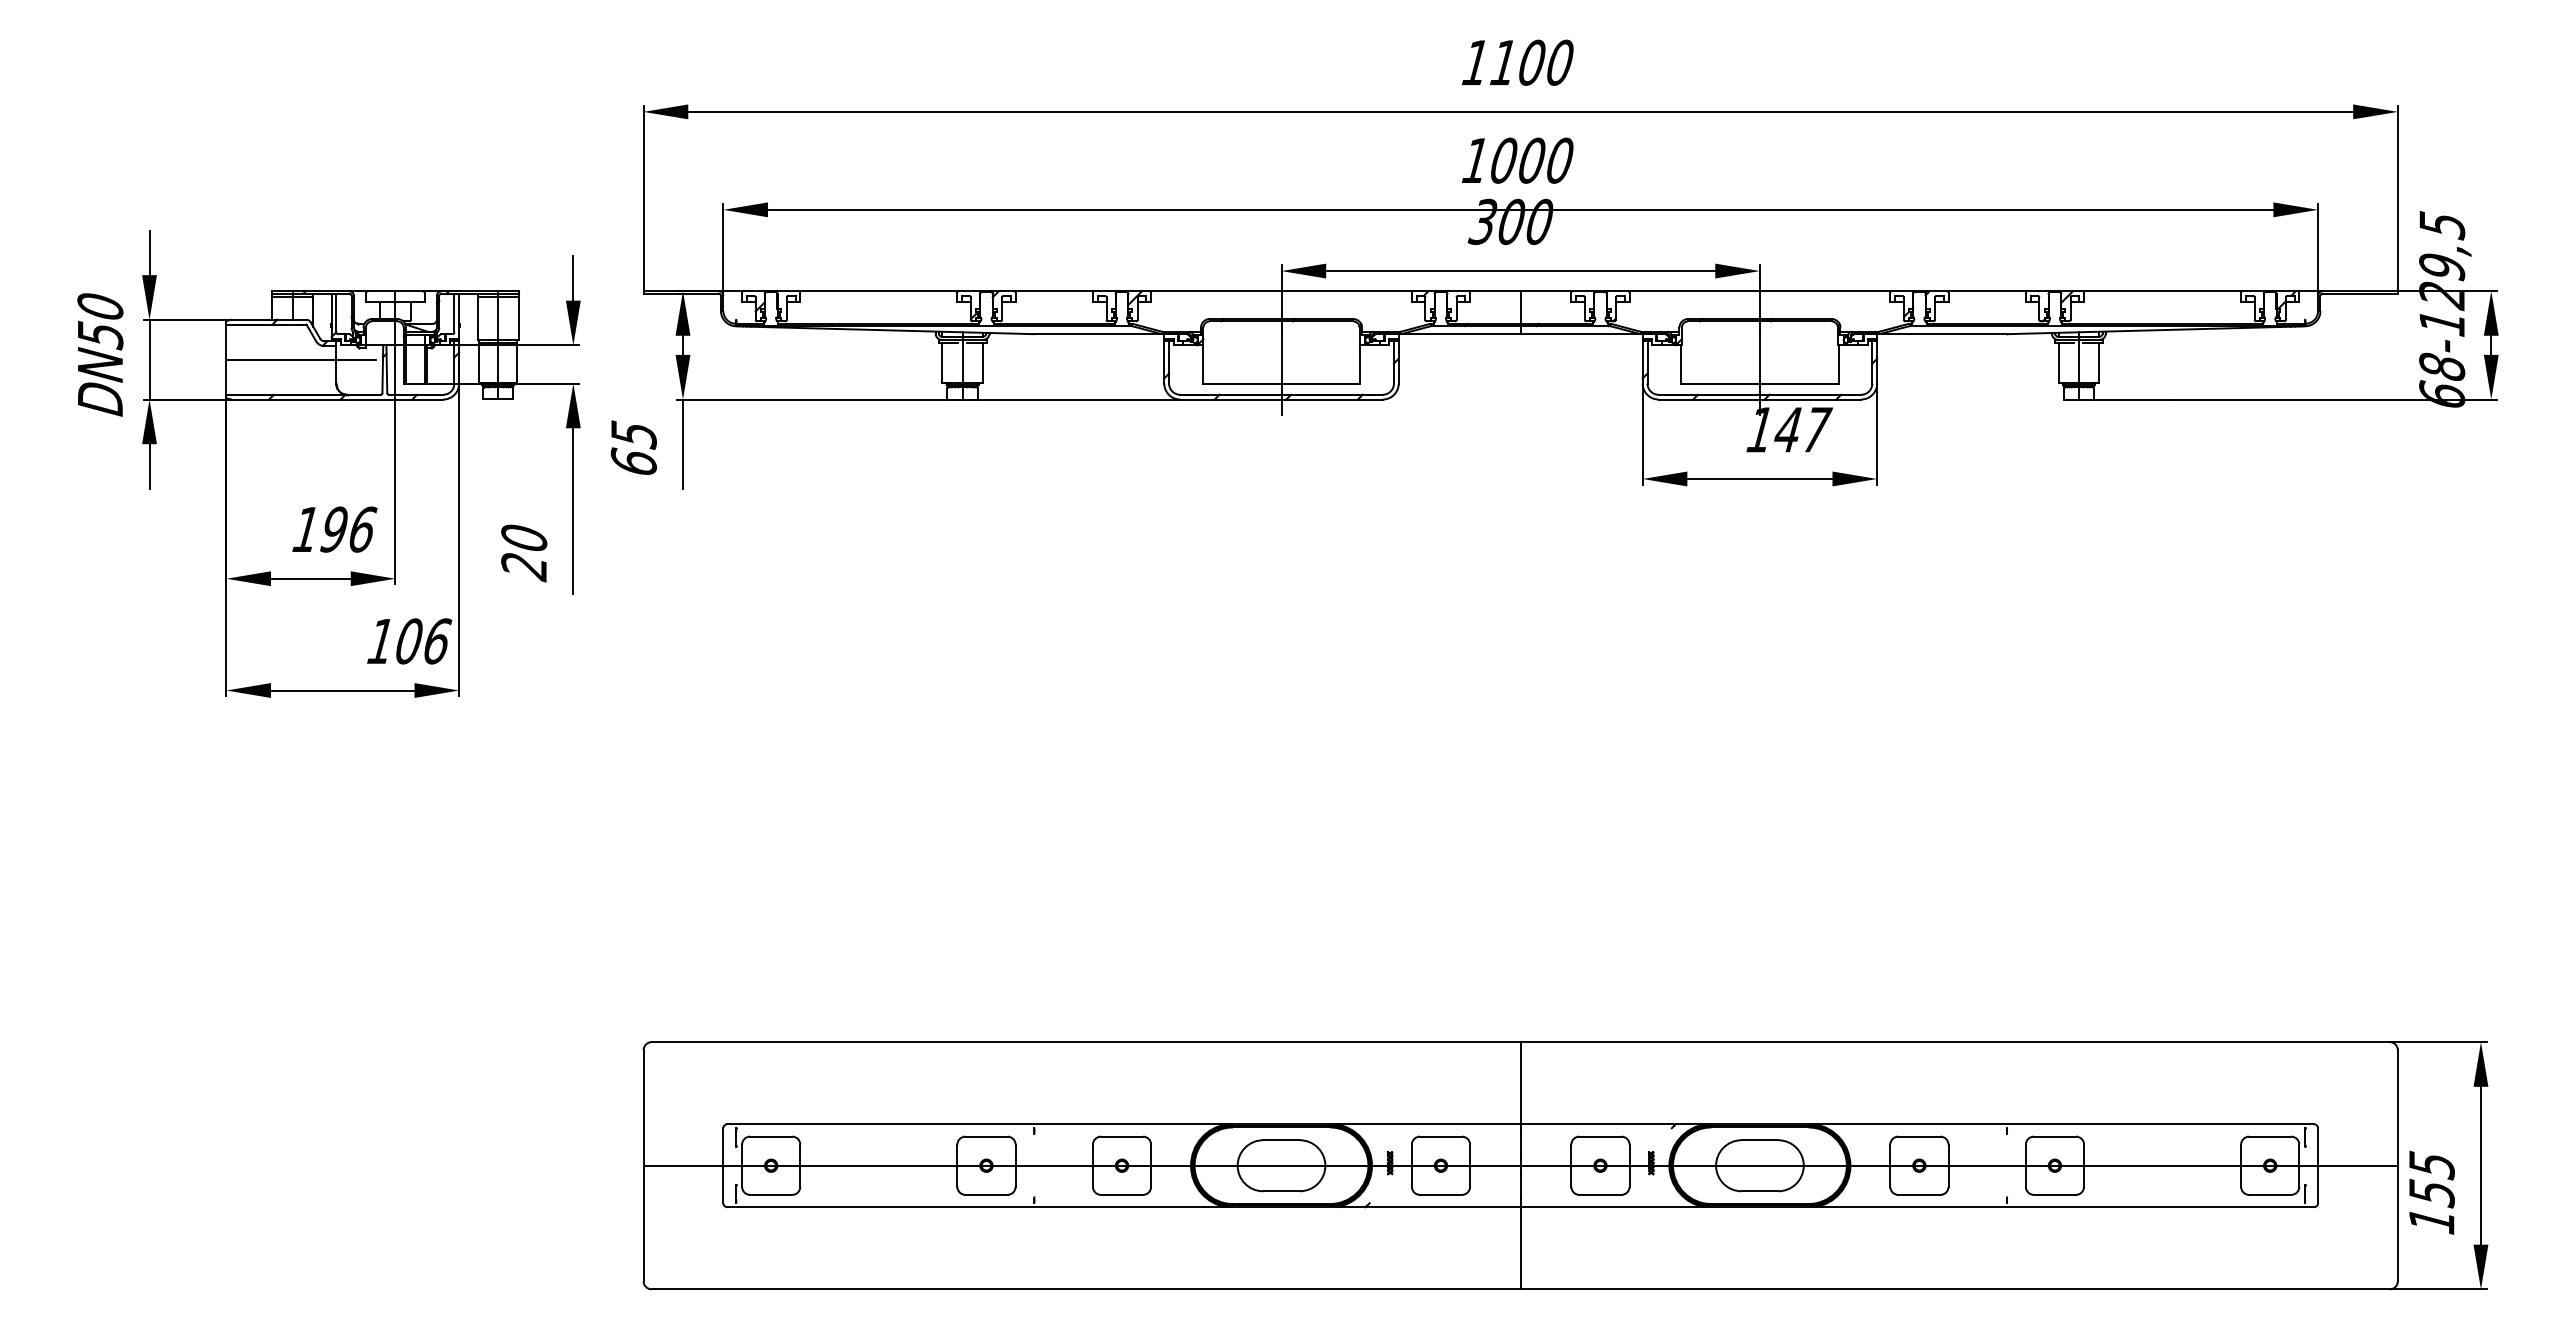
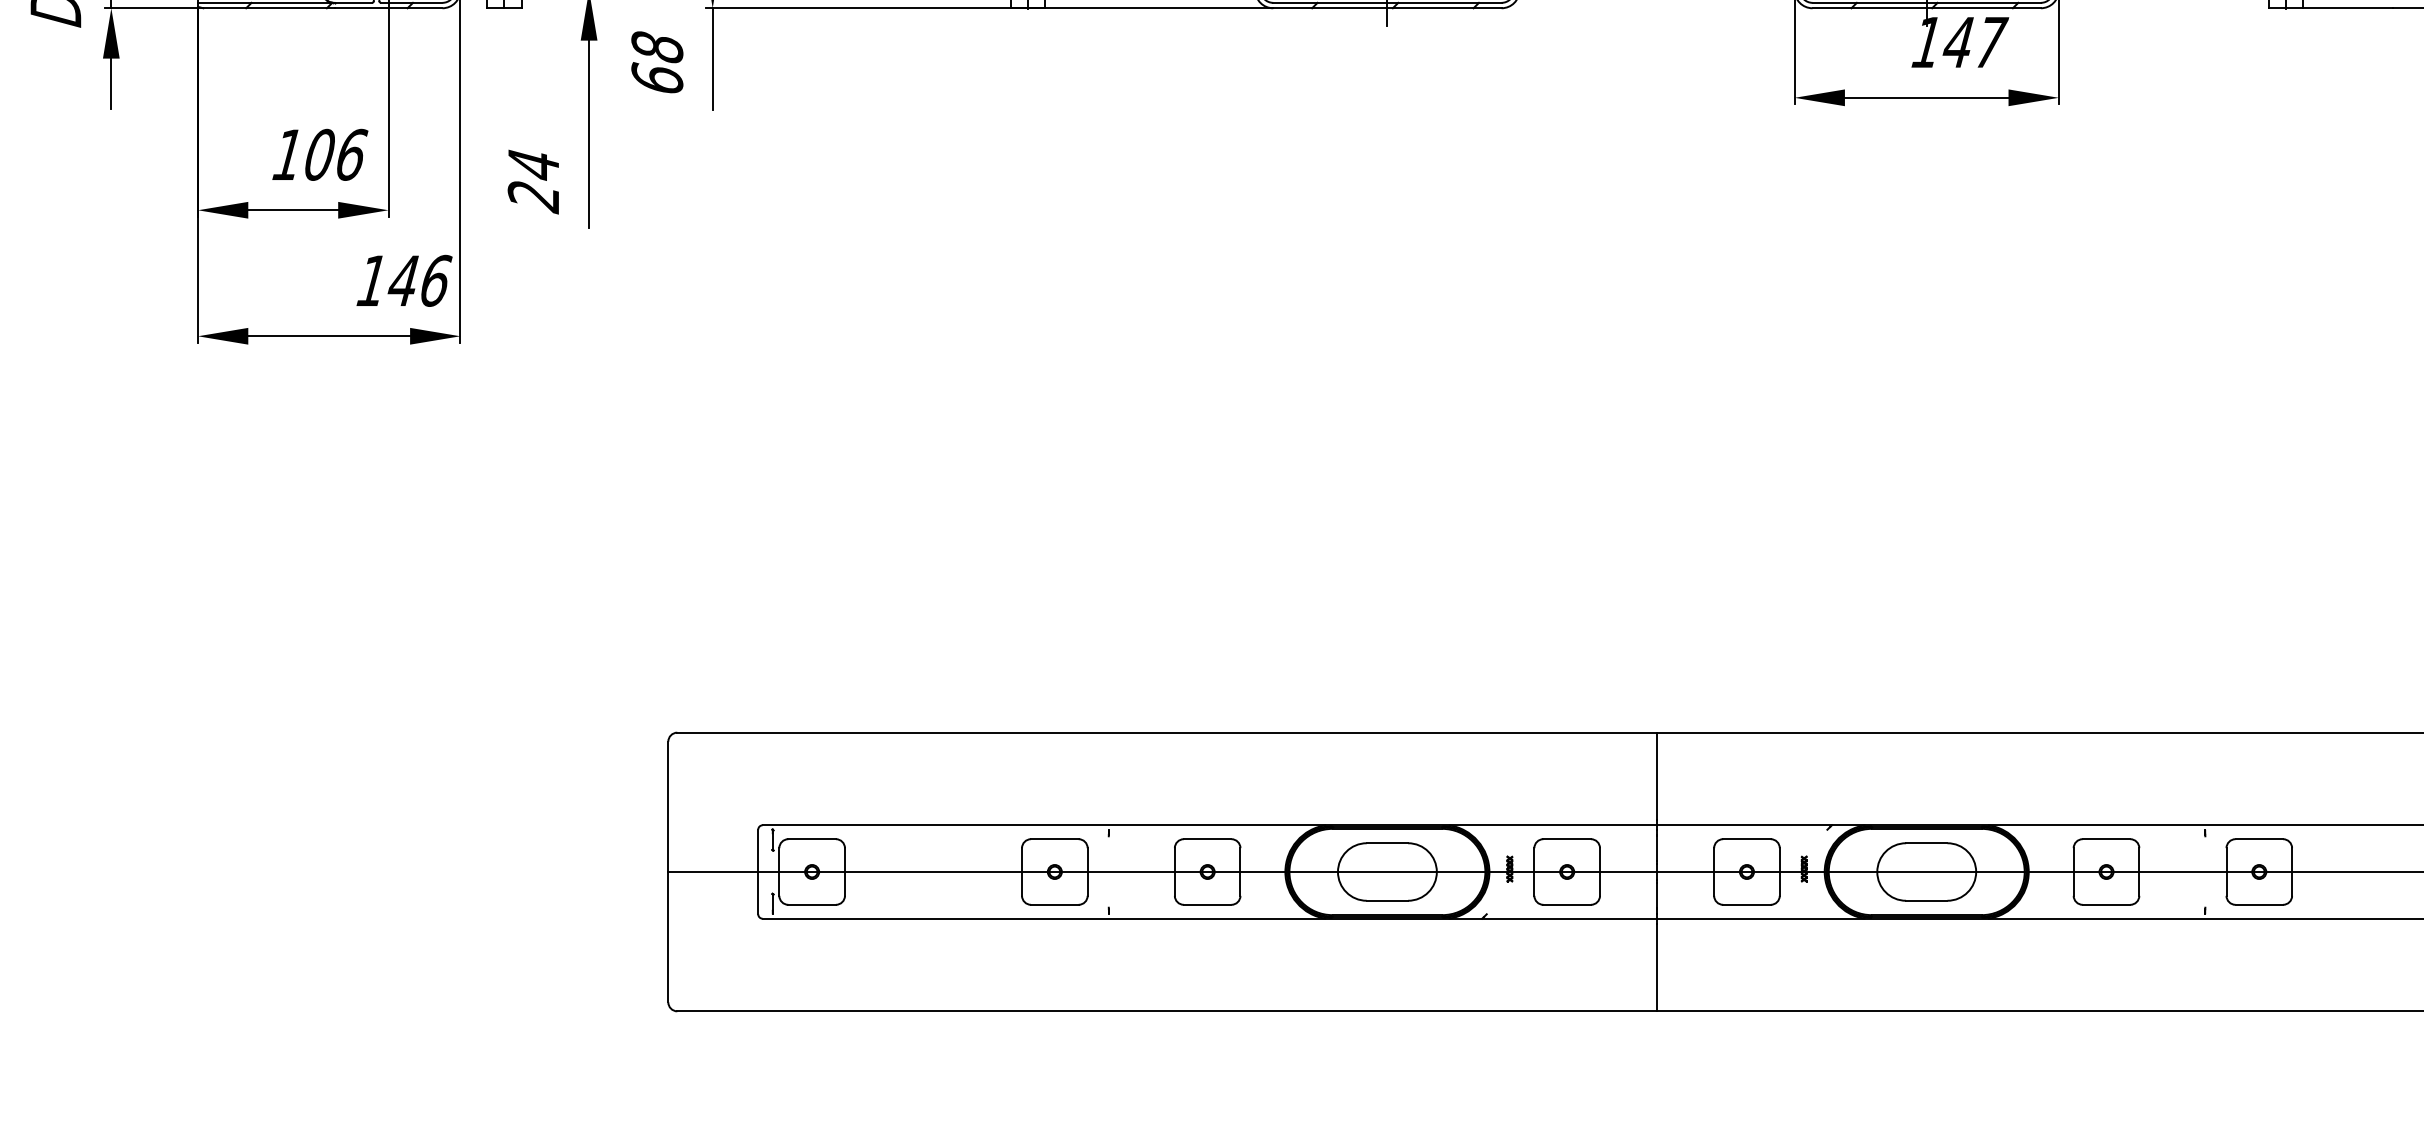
text: (633, 434) -> (656, 47), 65 -> 68
text: (333, 529) -> (318, 154), 196 -> 106
text: (524, 538) -> (534, 164), 20 -> 24
text: (408, 641) -> (403, 281), 106 -> 146

